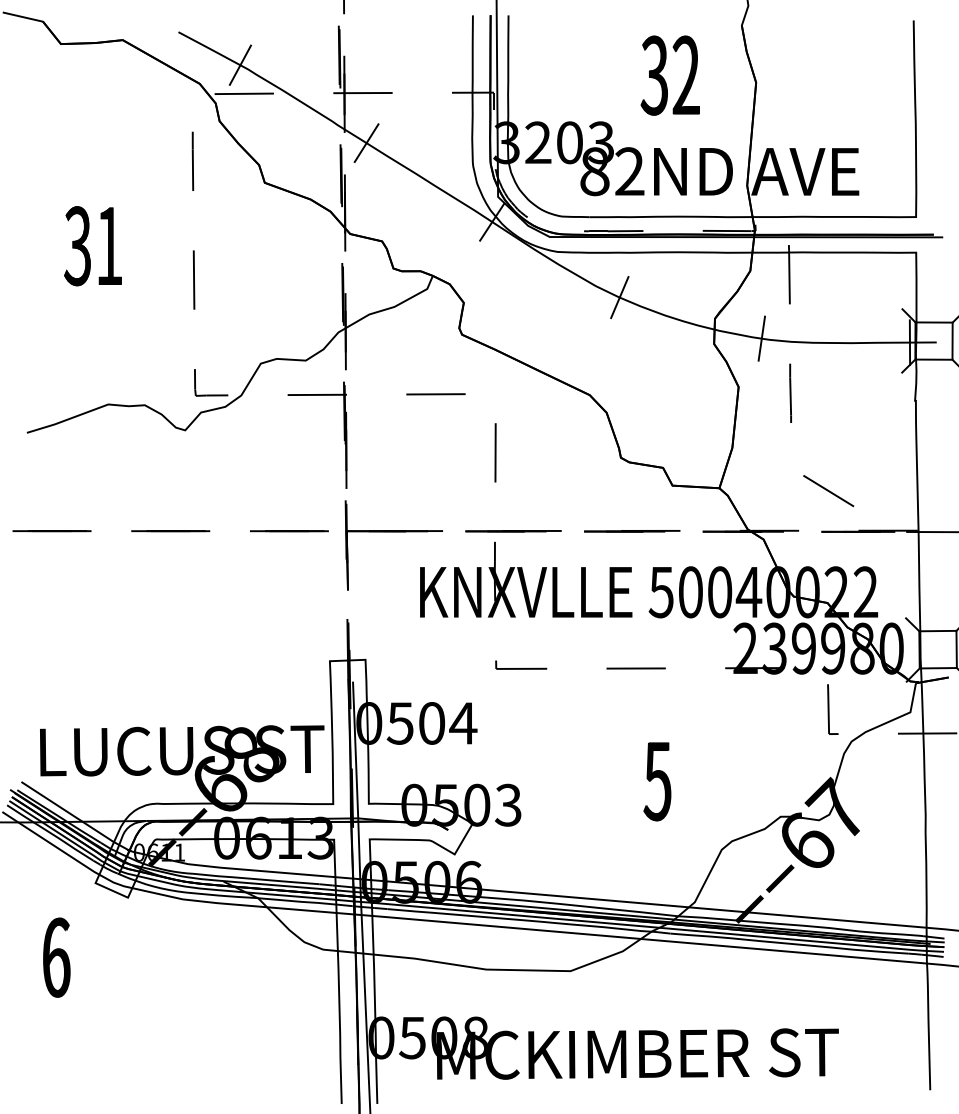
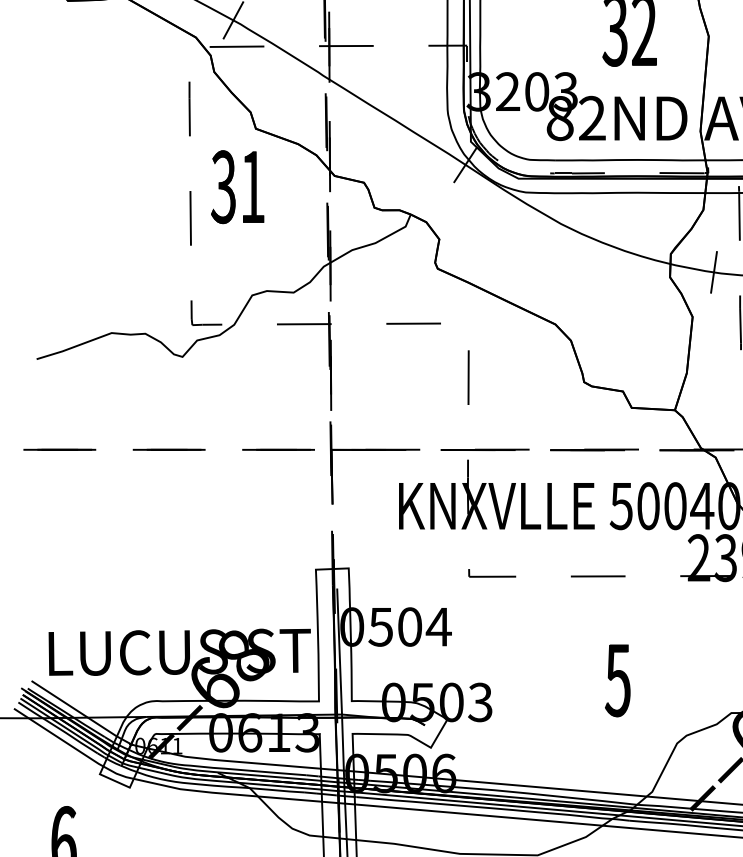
line: (366, 143) -> (349, 92), removed
text: (92, 246) -> (237, 187), moved
line: (619, 297) -> (582, 234), removed

